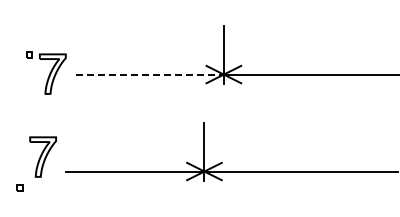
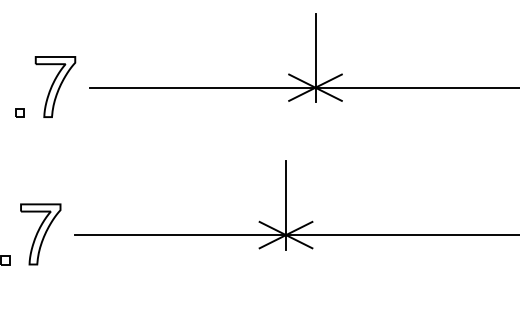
part: (29, 54) -> (20, 111), moved
line: (150, 74) -> (203, 87), dashed -> solid
part: (42, 156) -> (39, 233), moved

